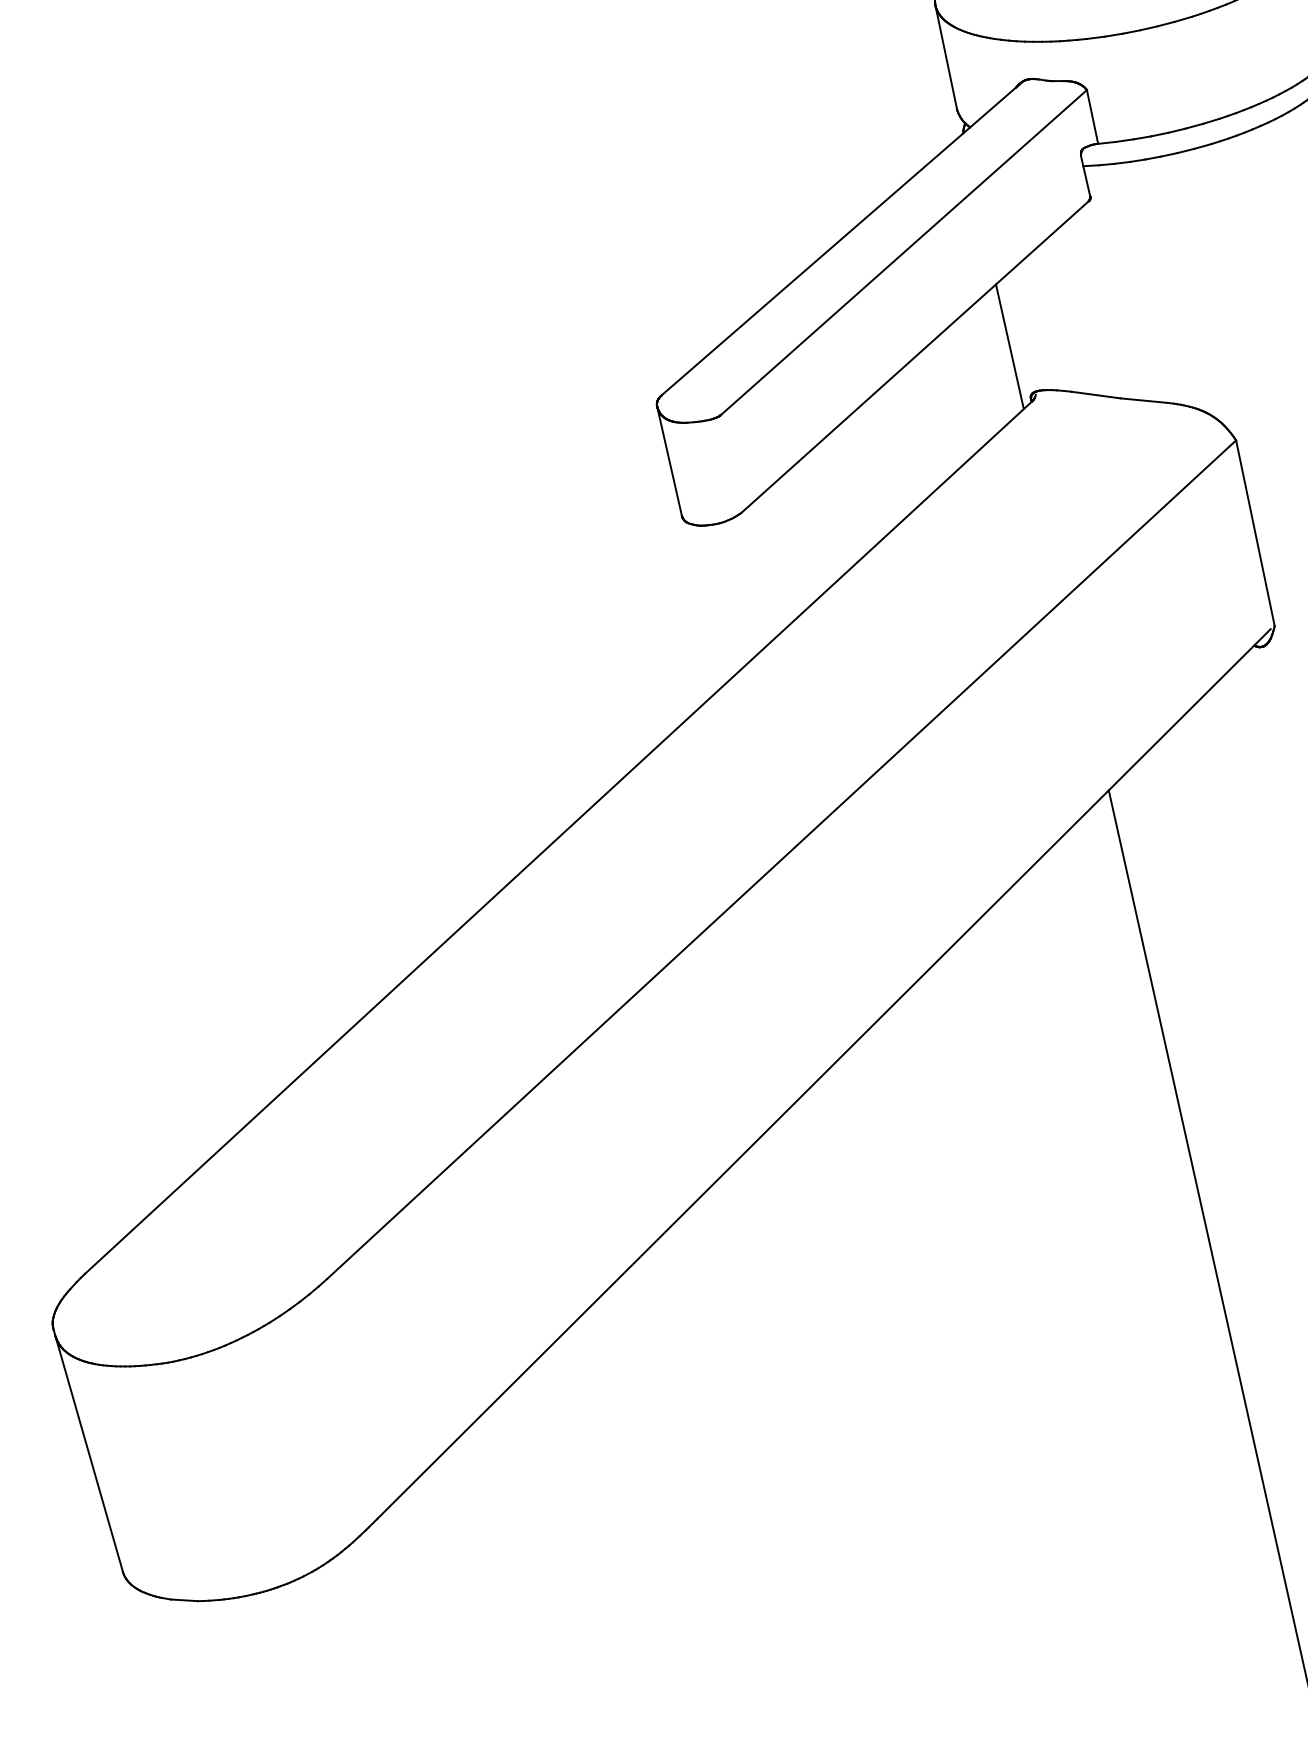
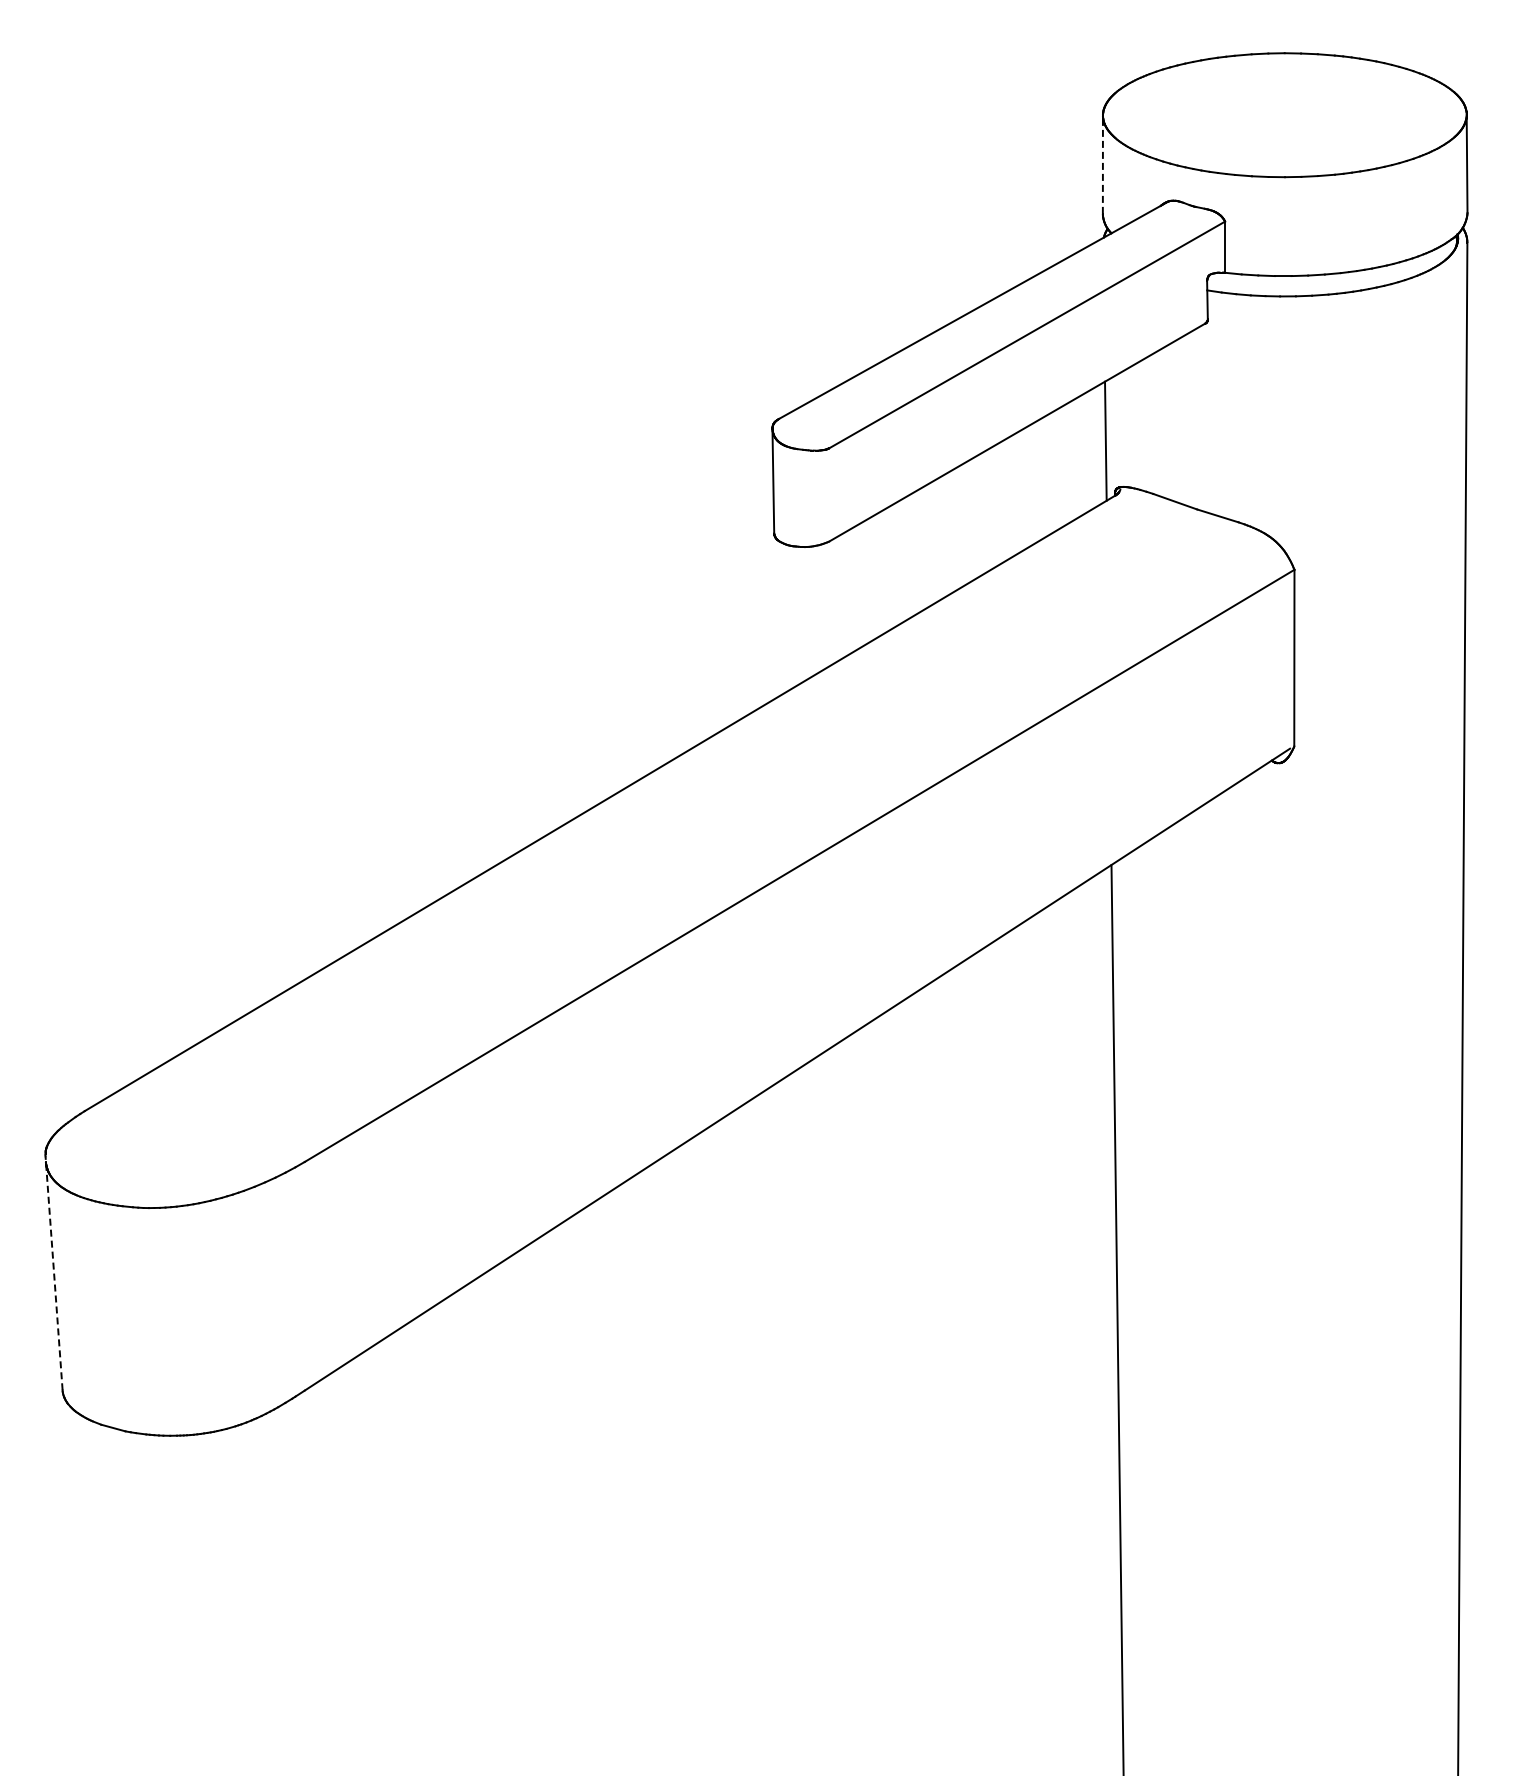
line: (945, 57) -> (1102, 164), solid -> dashed
line: (88, 1449) -> (54, 1272), solid -> dashed

